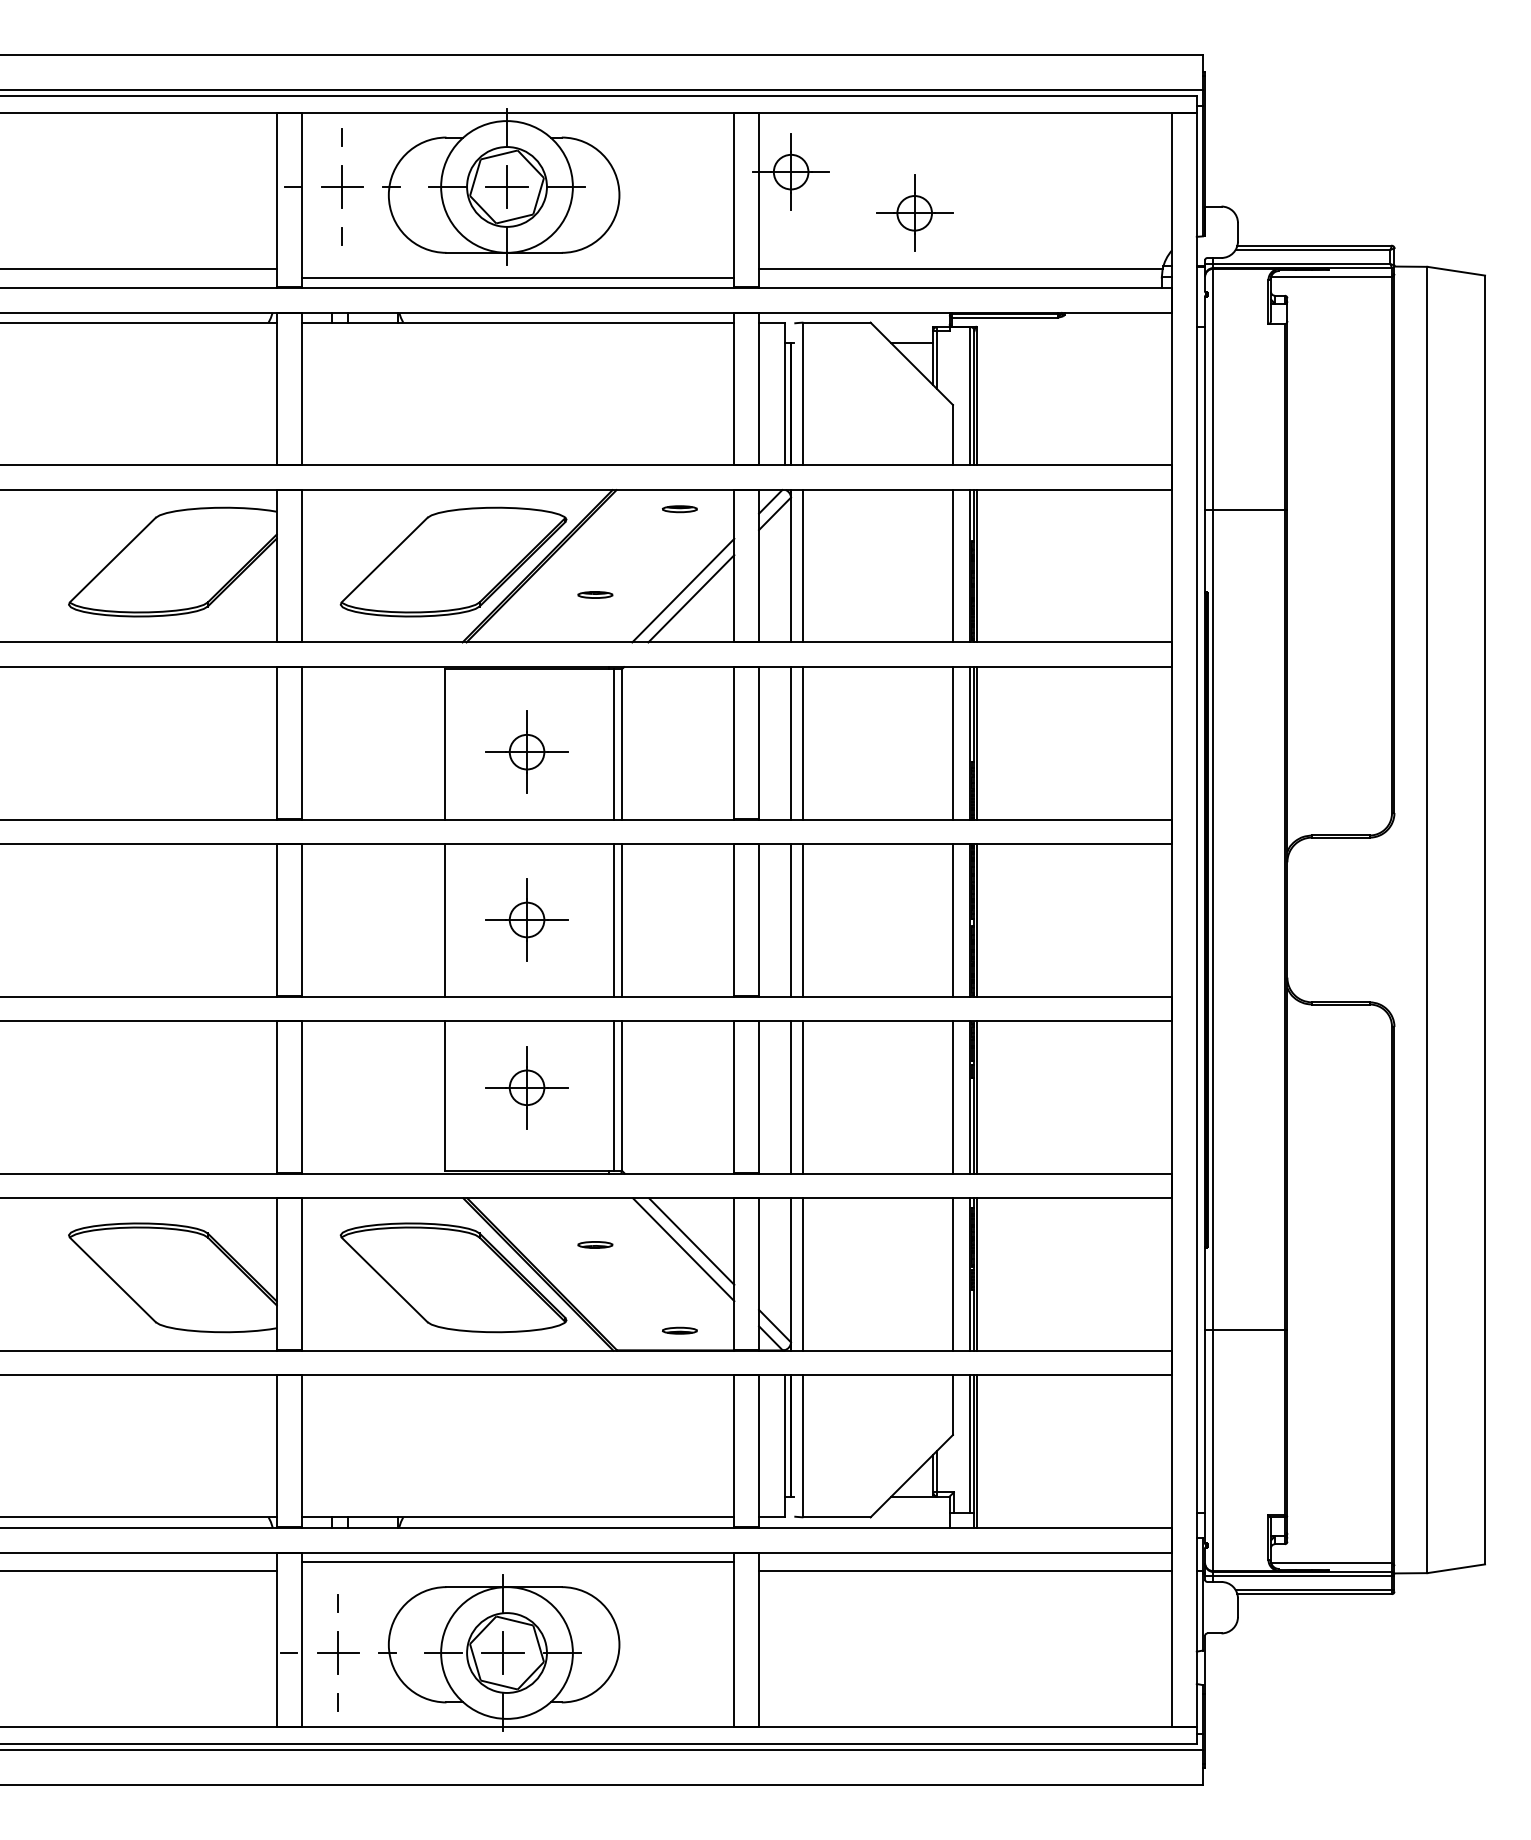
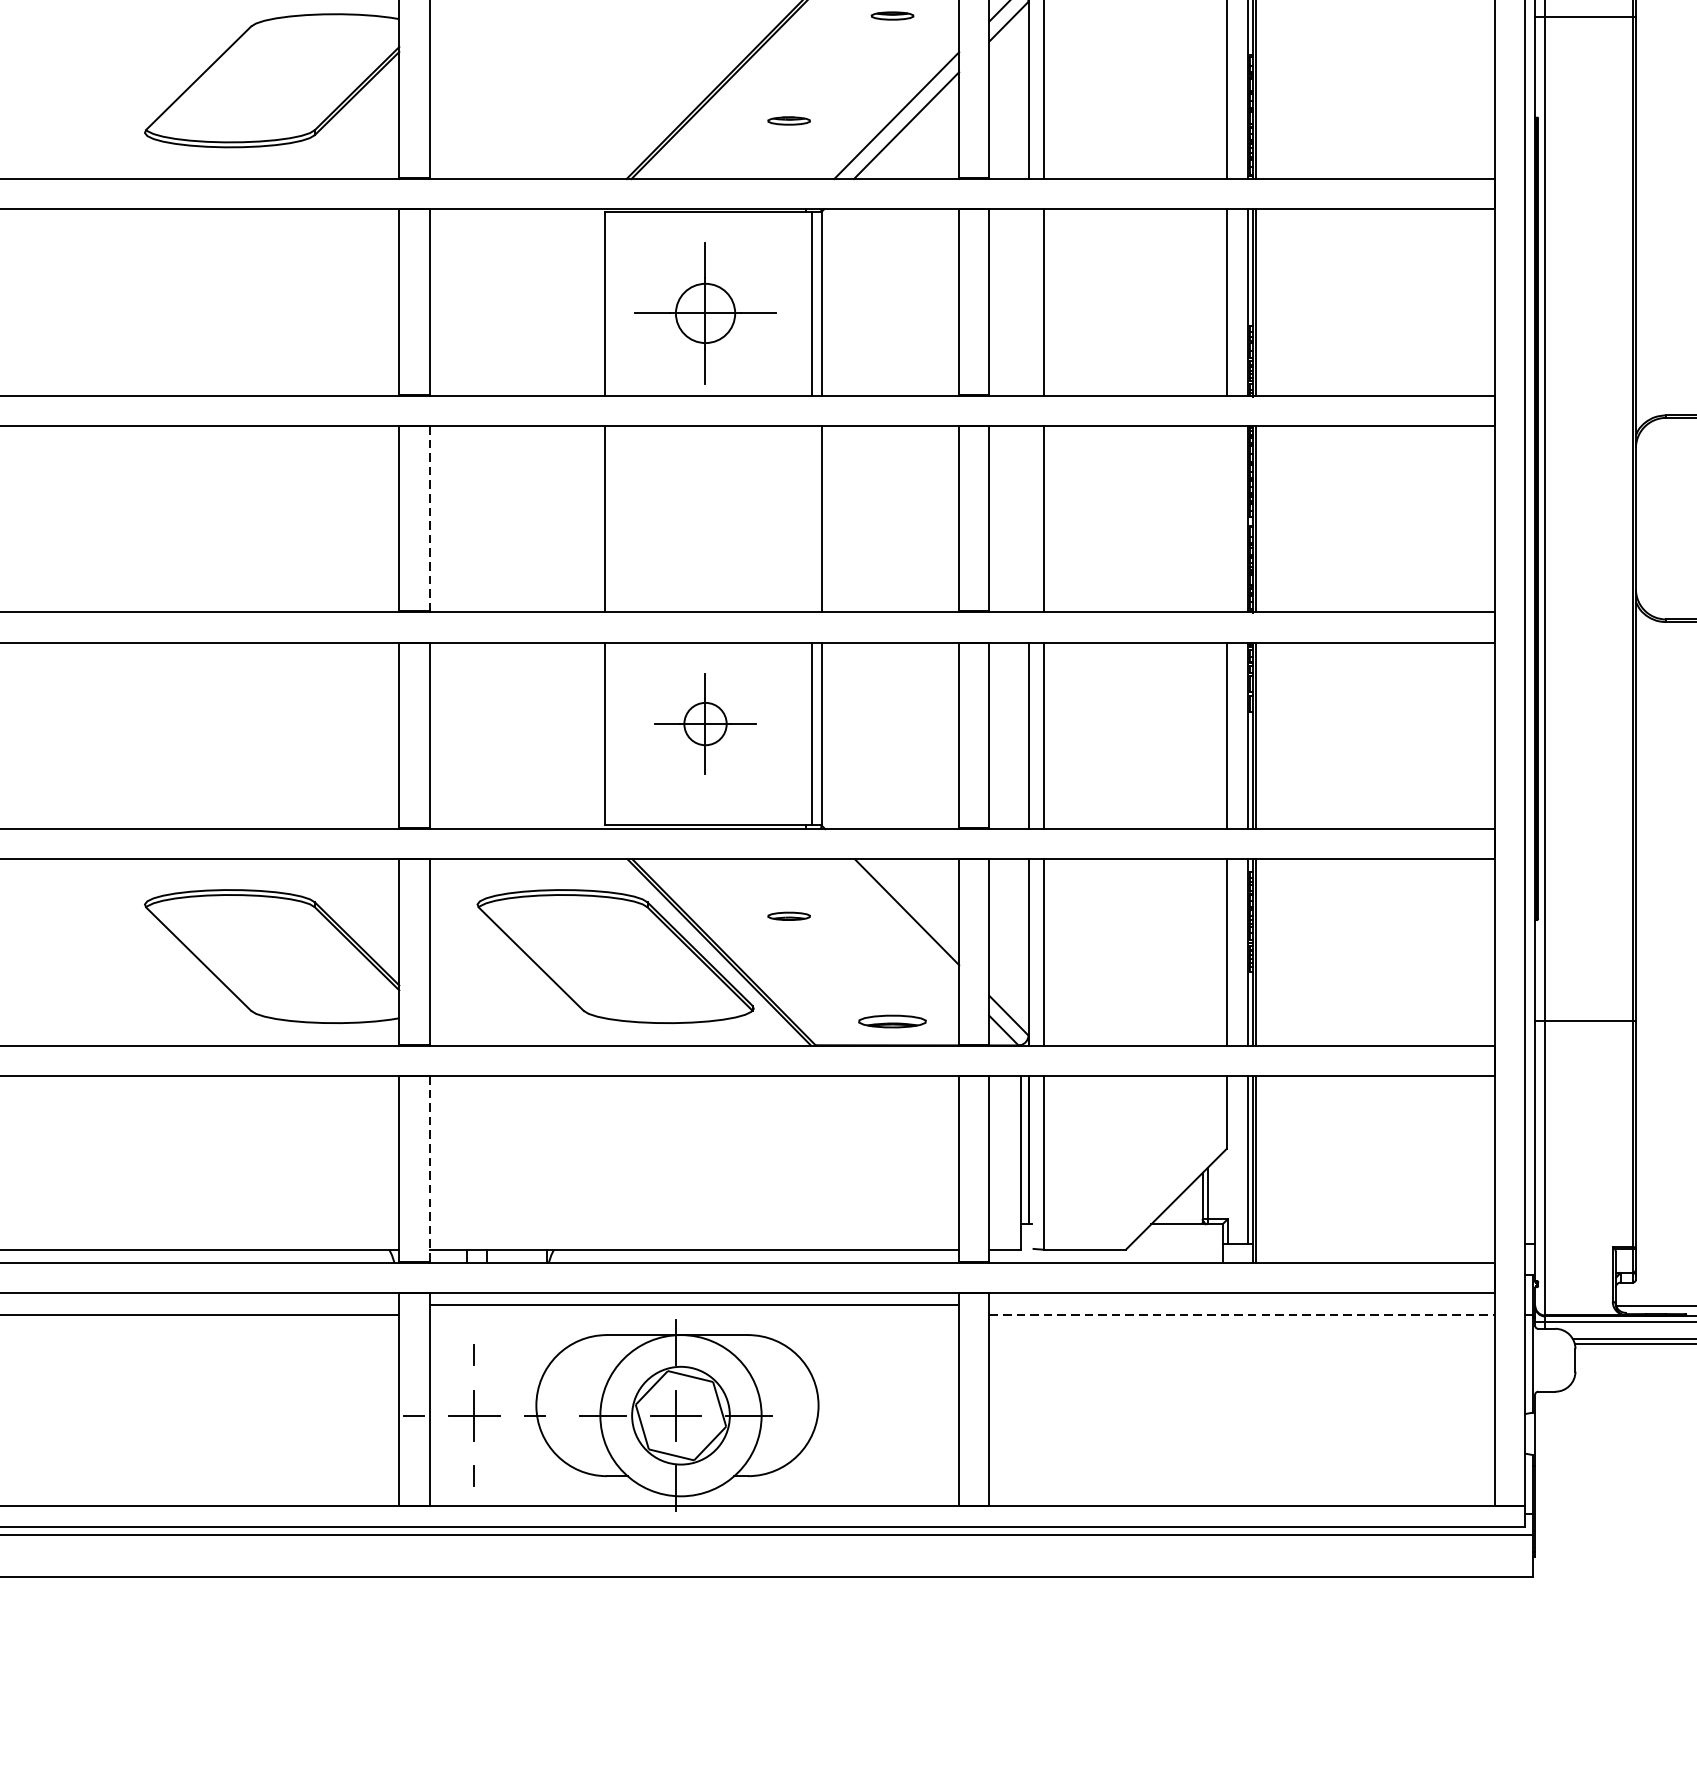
part: (453, 561) -> (615, 80), removed
line: (791, 743) -> (1029, 302), removed
part: (526, 751) -> (704, 312), size x1.4
part: (526, 919) -> (704, 518), removed
line: (301, 920) -> (429, 519), solid -> dashed
line: (613, 920) -> (811, 519), removed
line: (791, 920) -> (1029, 519), removed
line: (952, 920) -> (1226, 519), removed
line: (683, 1249) -> (896, 921), removed
part: (679, 1330) -> (892, 1021), size x1.6
line: (301, 1451) -> (429, 1169), solid -> dashed
line: (965, 1570) -> (1242, 1314), solid -> dashed

